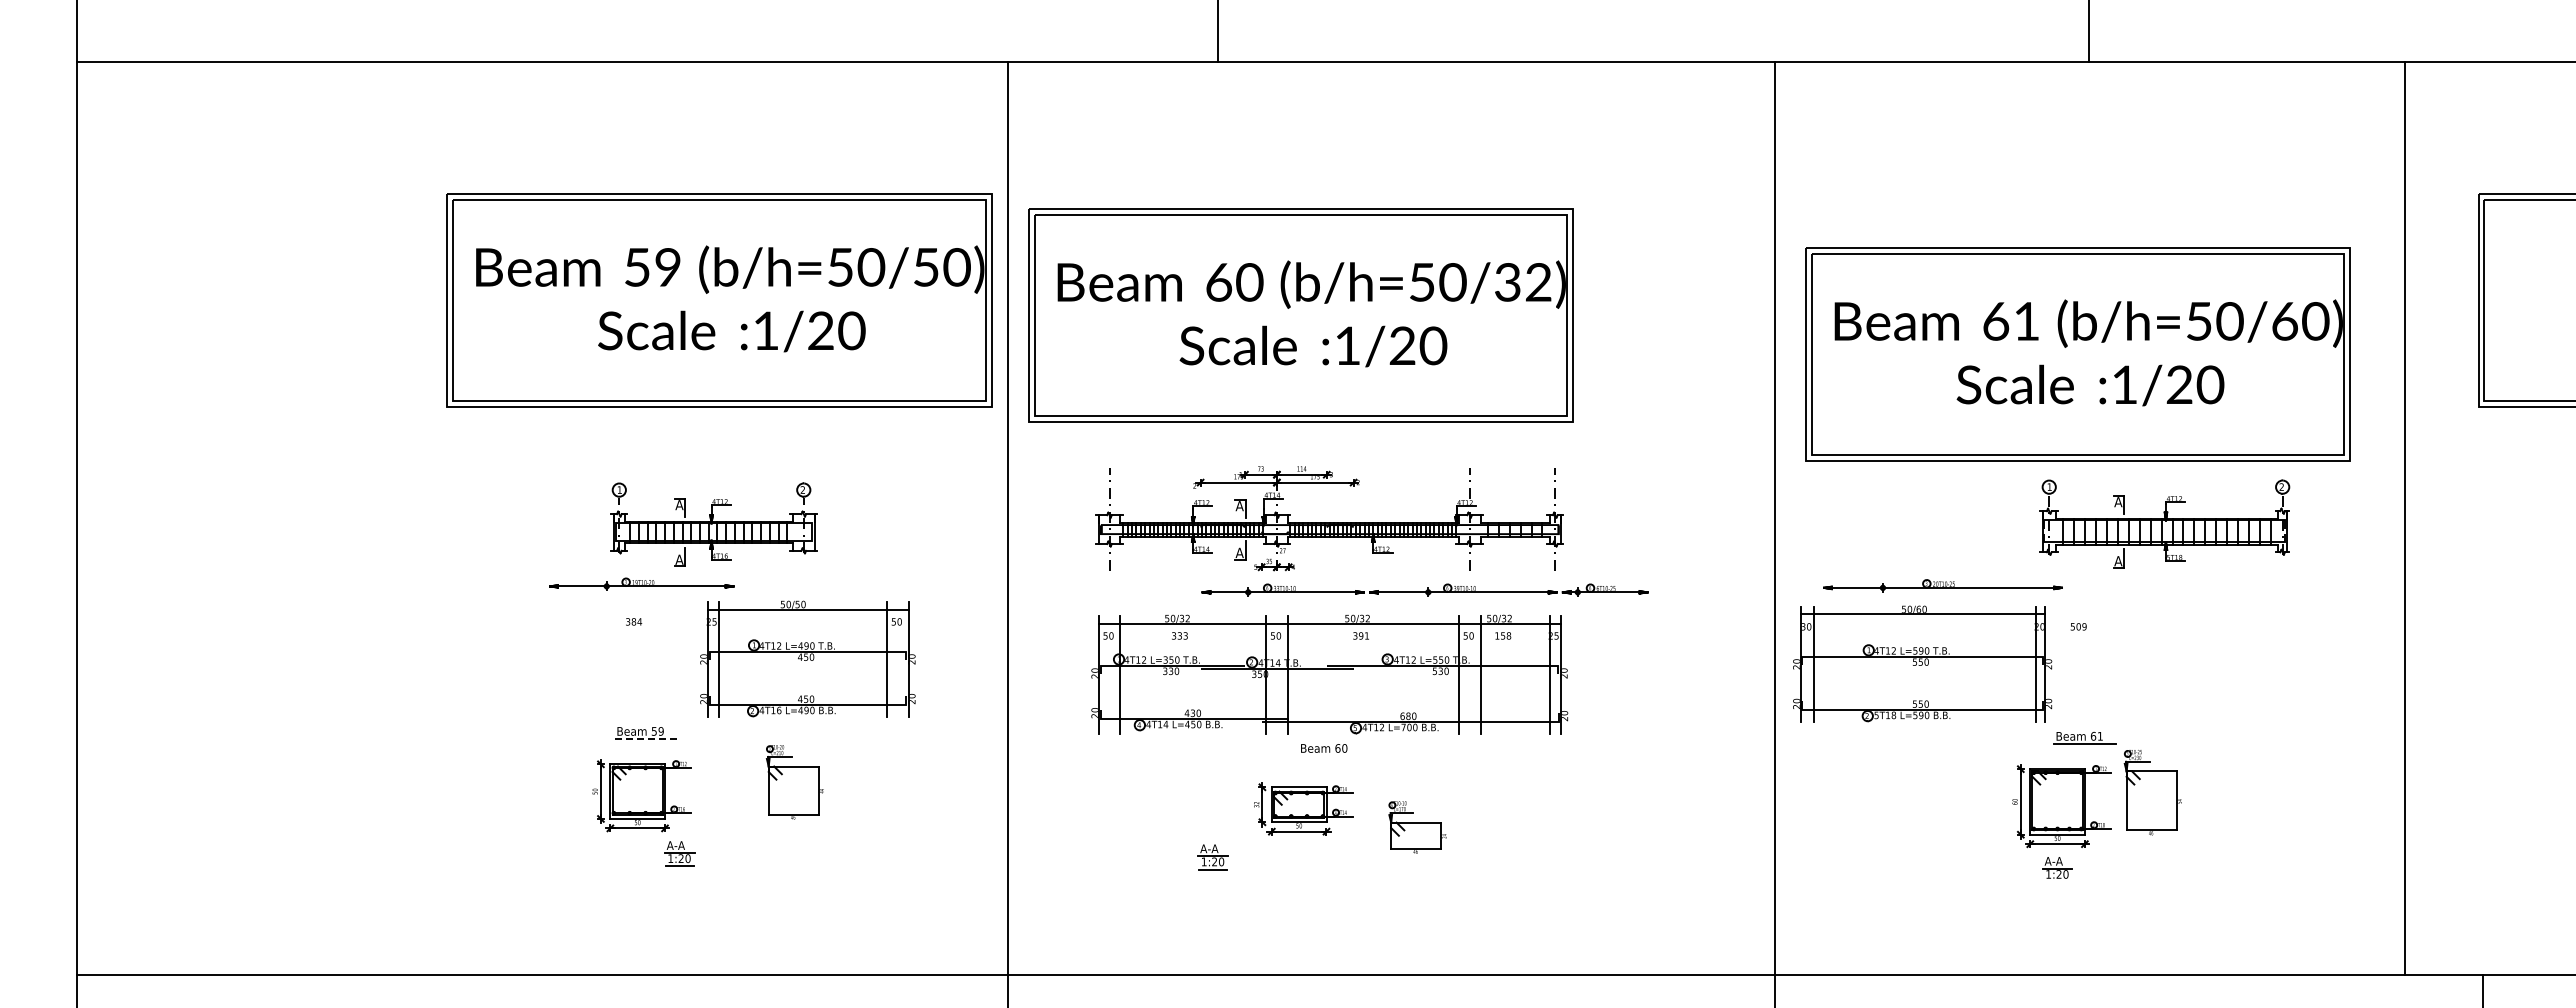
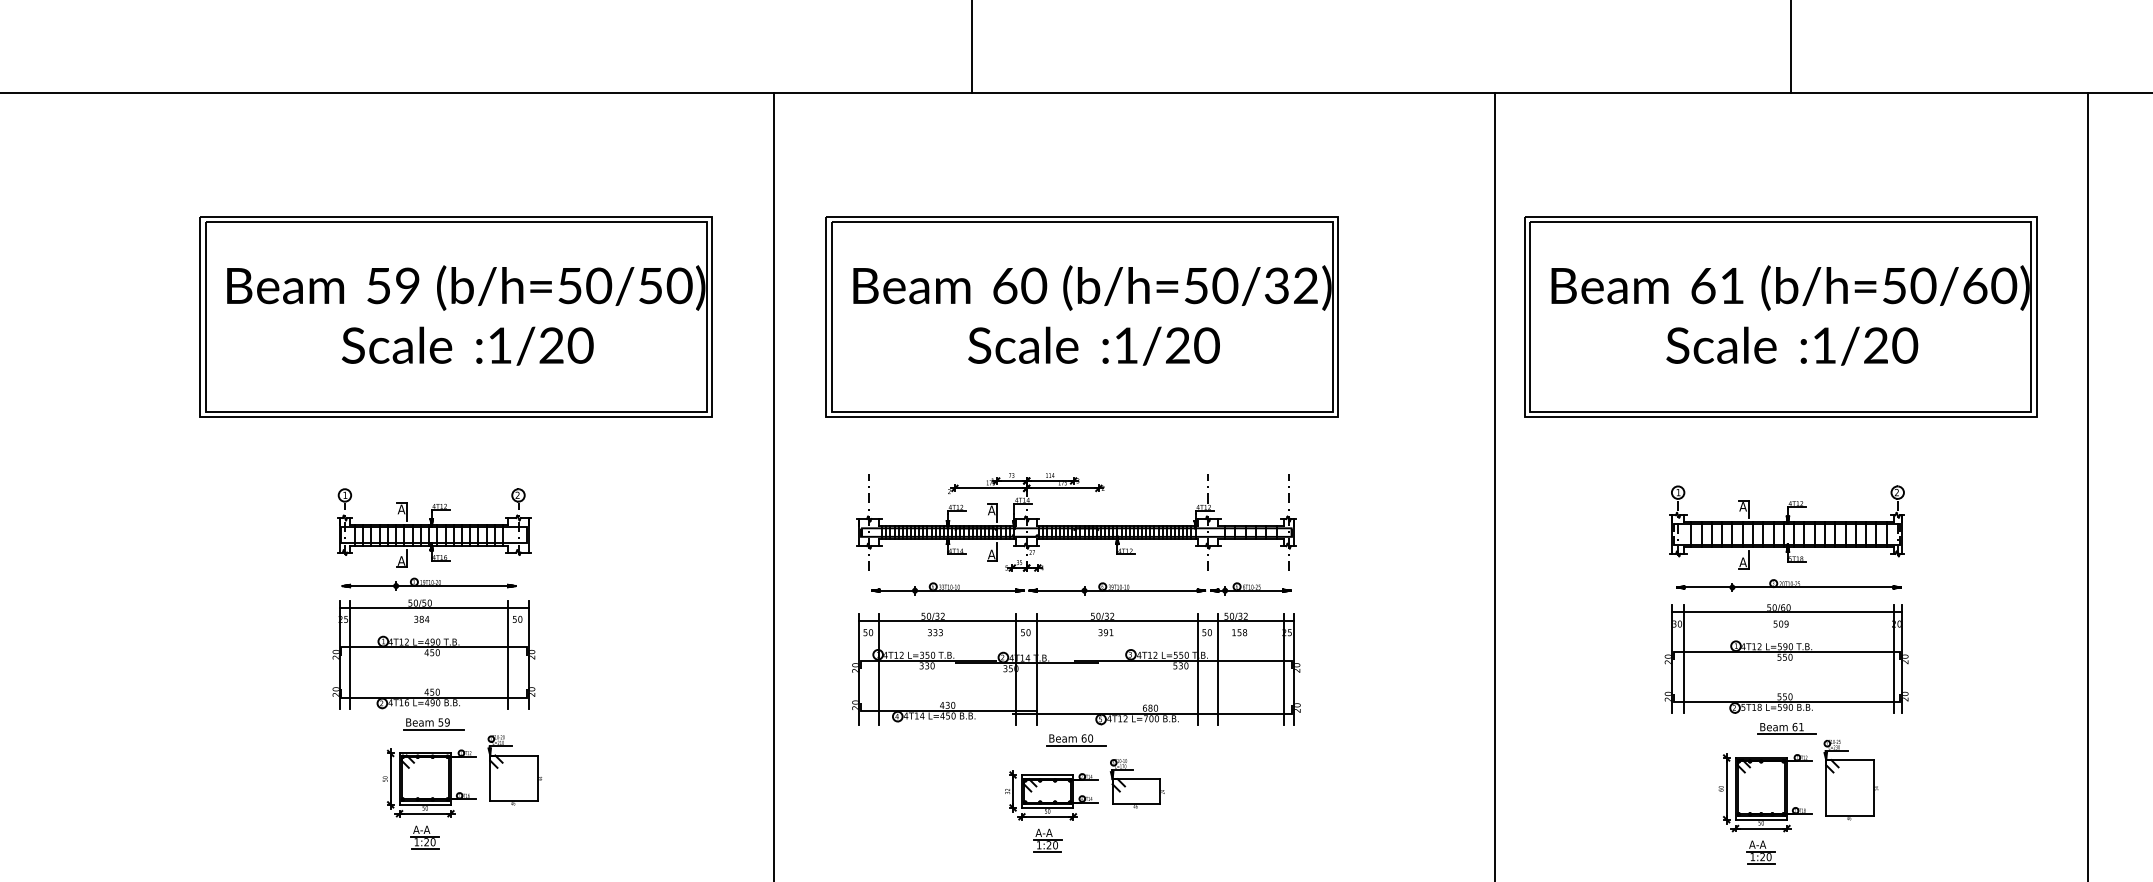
part: (719, 300) -> (456, 317), moved
part: (1300, 315) -> (1081, 317), moved
part: (2077, 354) -> (1779, 317), moved
part: (2164, 523) -> (1786, 526), moved
part: (713, 524) -> (433, 527), moved
part: (1942, 585) -> (1788, 585), moved
part: (1424, 589) -> (1080, 588), moved
part: (807, 658) -> (433, 653), moved
part: (1922, 663) -> (1786, 658), moved
line: (647, 739) -> (434, 730), dashed -> solid
line: (1329, 756) -> (1076, 746), added
part: (794, 782) -> (514, 770), moved
part: (1417, 827) -> (1137, 783), moved
part: (679, 853) -> (425, 837), moved
part: (1212, 857) -> (1047, 841), moved
line: (2057, 882) -> (1761, 864), added

